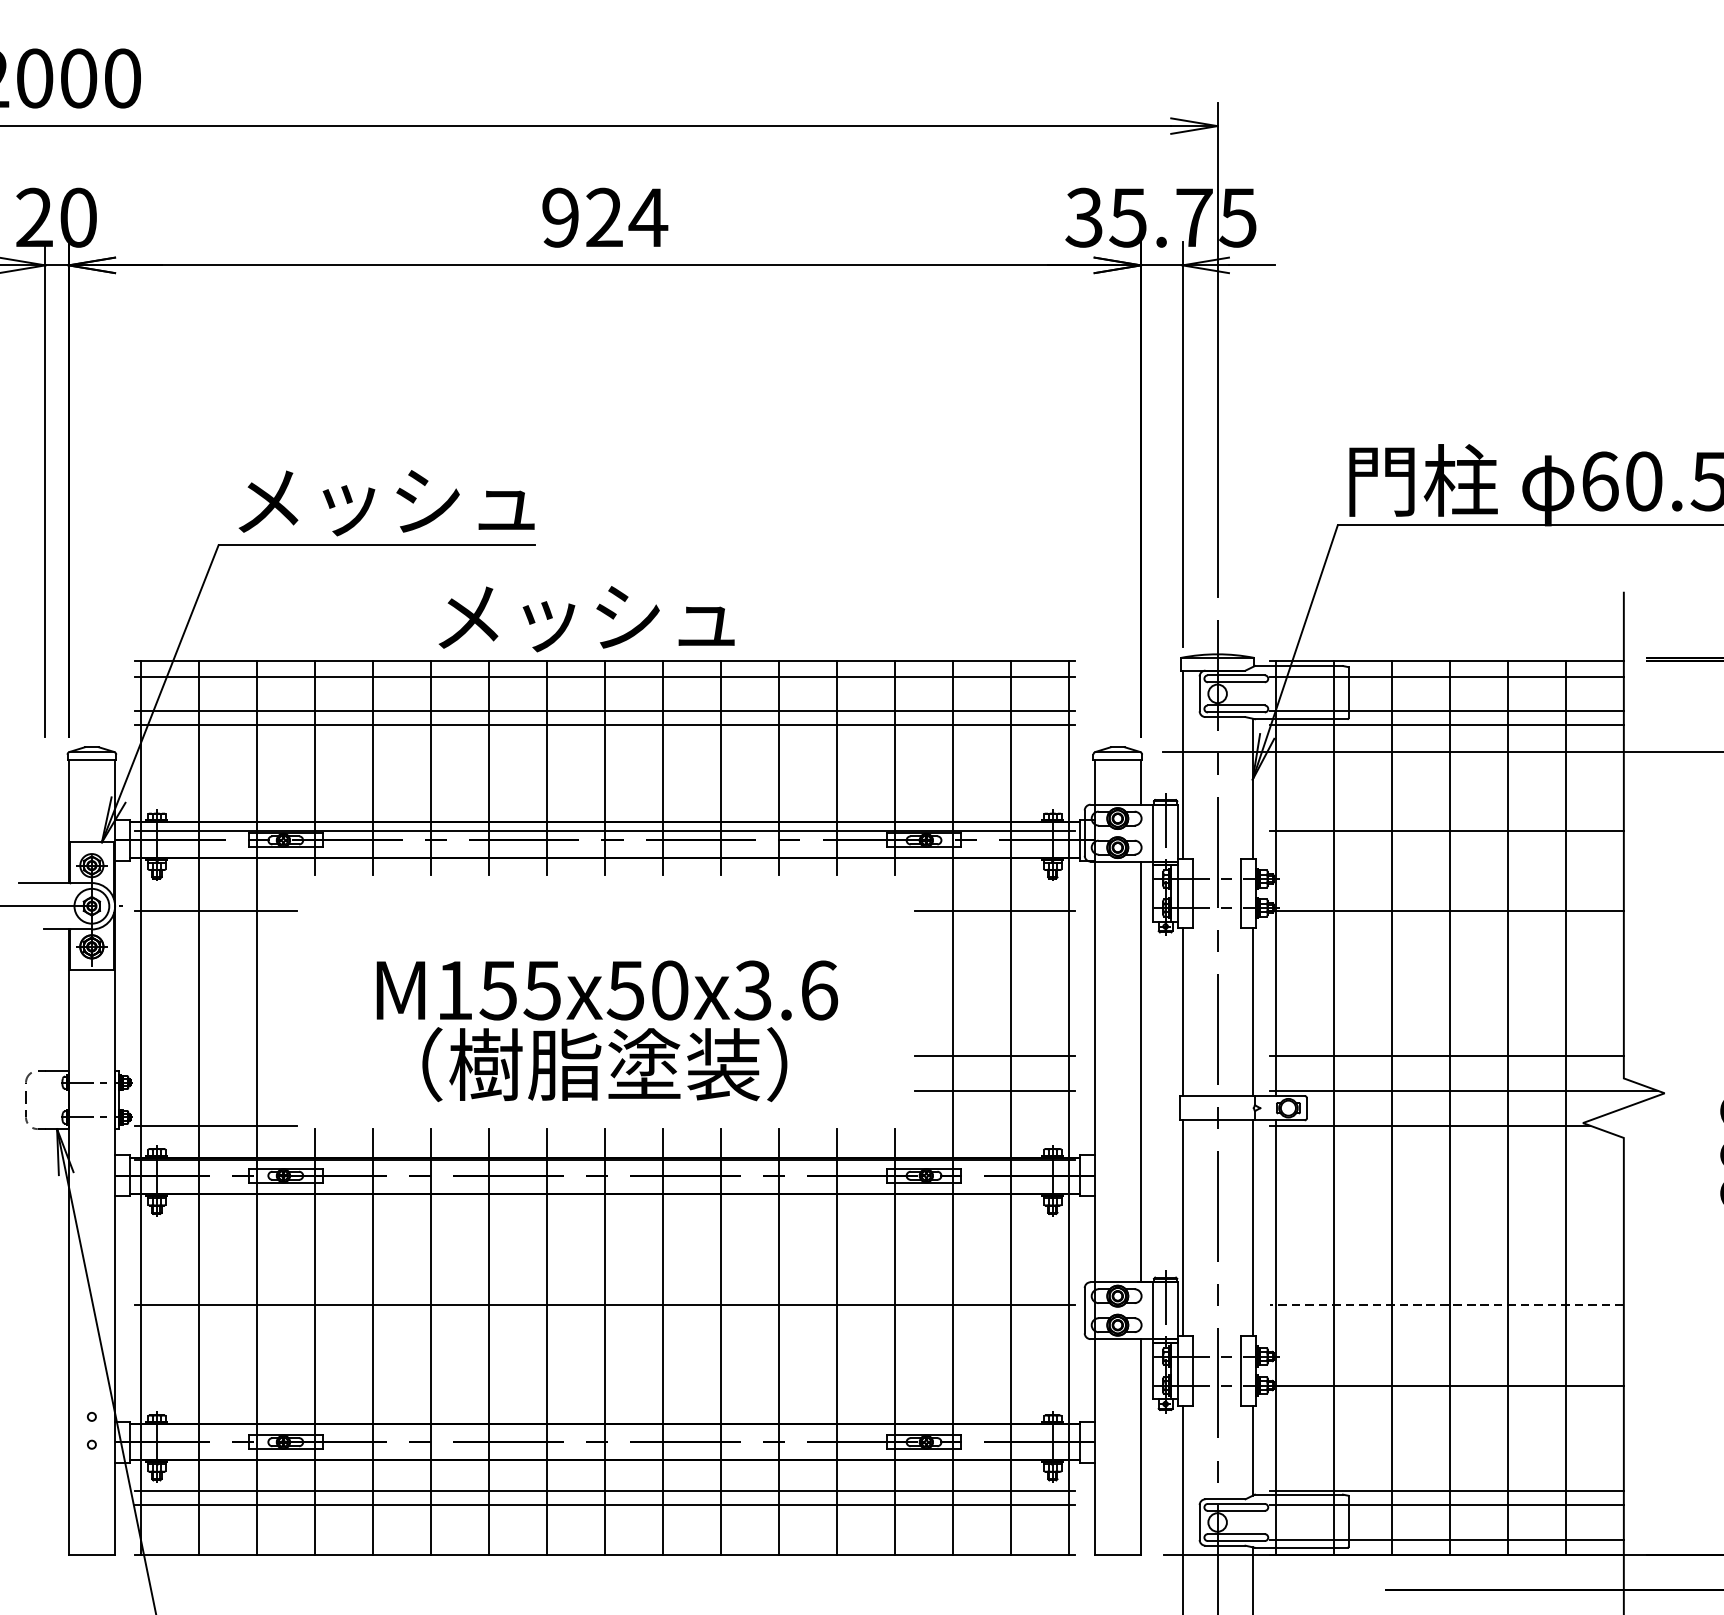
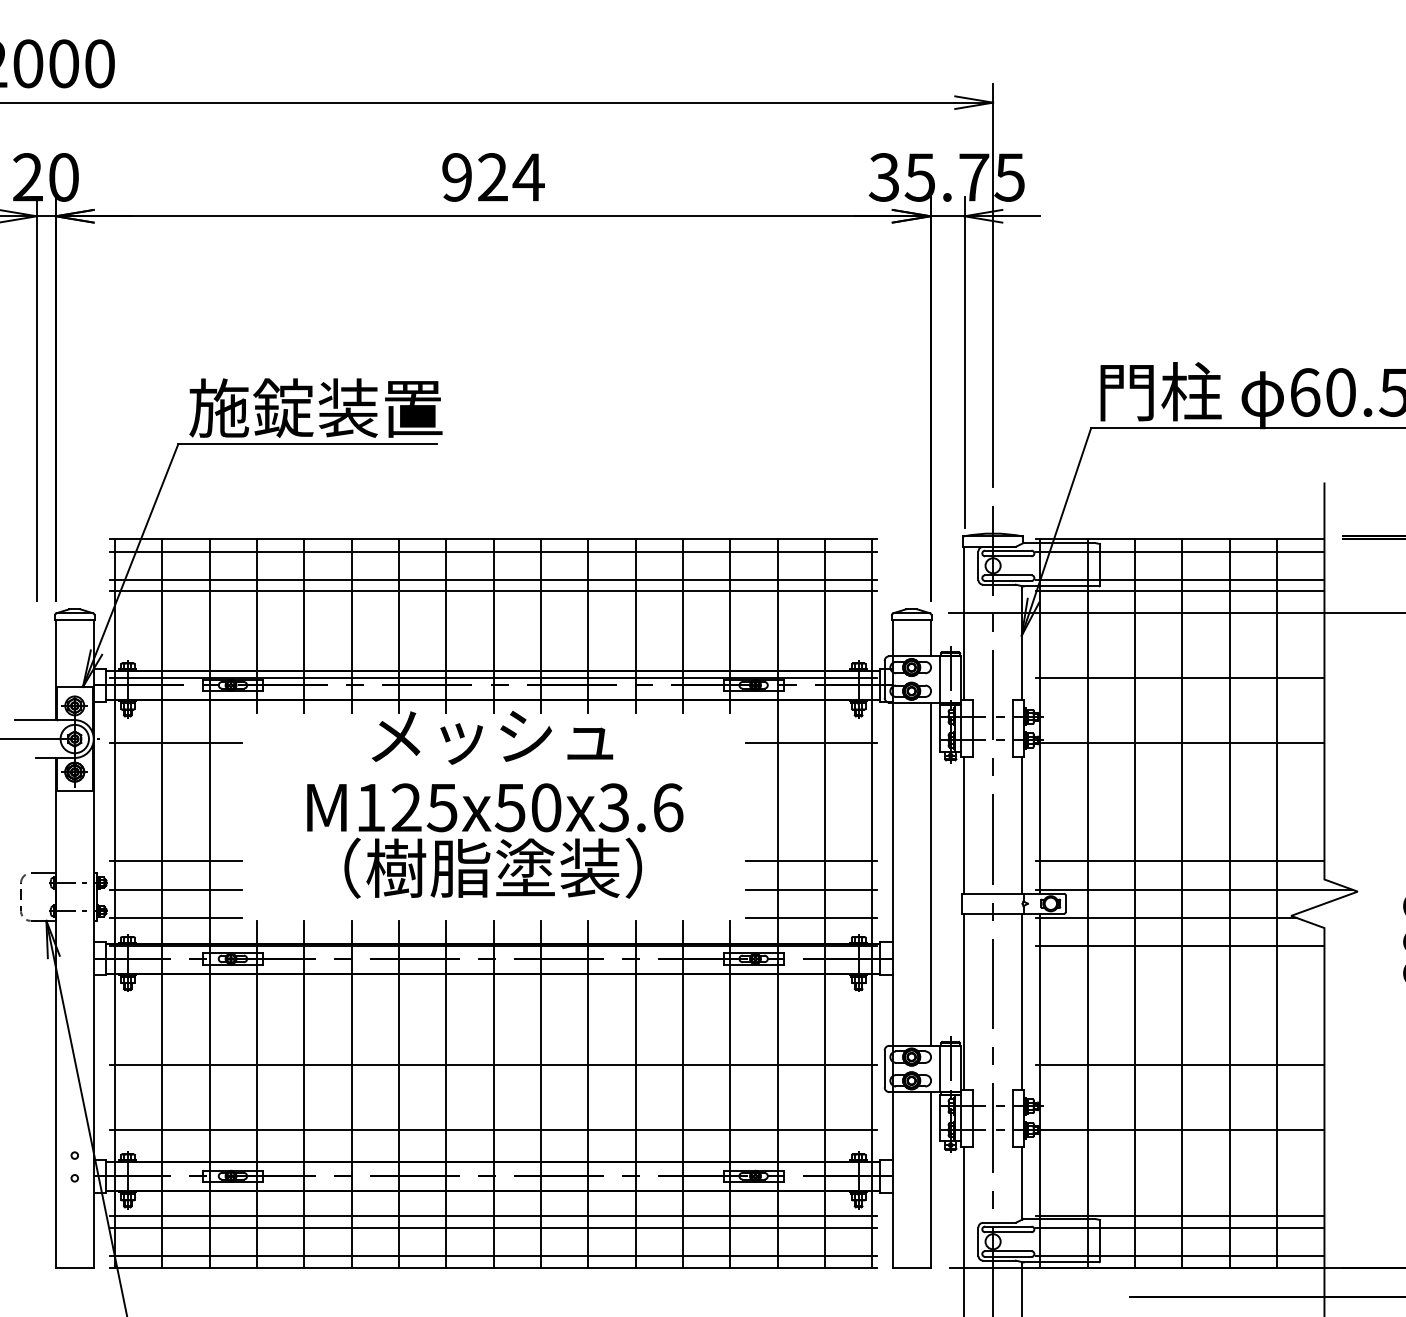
text: (386, 499) -> (315, 407), メッシュ -> 施錠装置
text: (586, 618) -> (492, 737), moved
text: (498, 990) -> (406, 807), M155x50x3.6 -> M125x50x3.6
line: (216, 1056) -> (176, 861), added
line: (216, 1090) -> (176, 889), added
line: (993, 1125) -> (810, 917), added
line: (1446, 1160) -> (1179, 946), added
line: (1446, 1305) -> (1179, 1064), dashed -> solid
line: (605, 1386) -> (493, 1130), added
line: (605, 1539) -> (493, 1255), added

